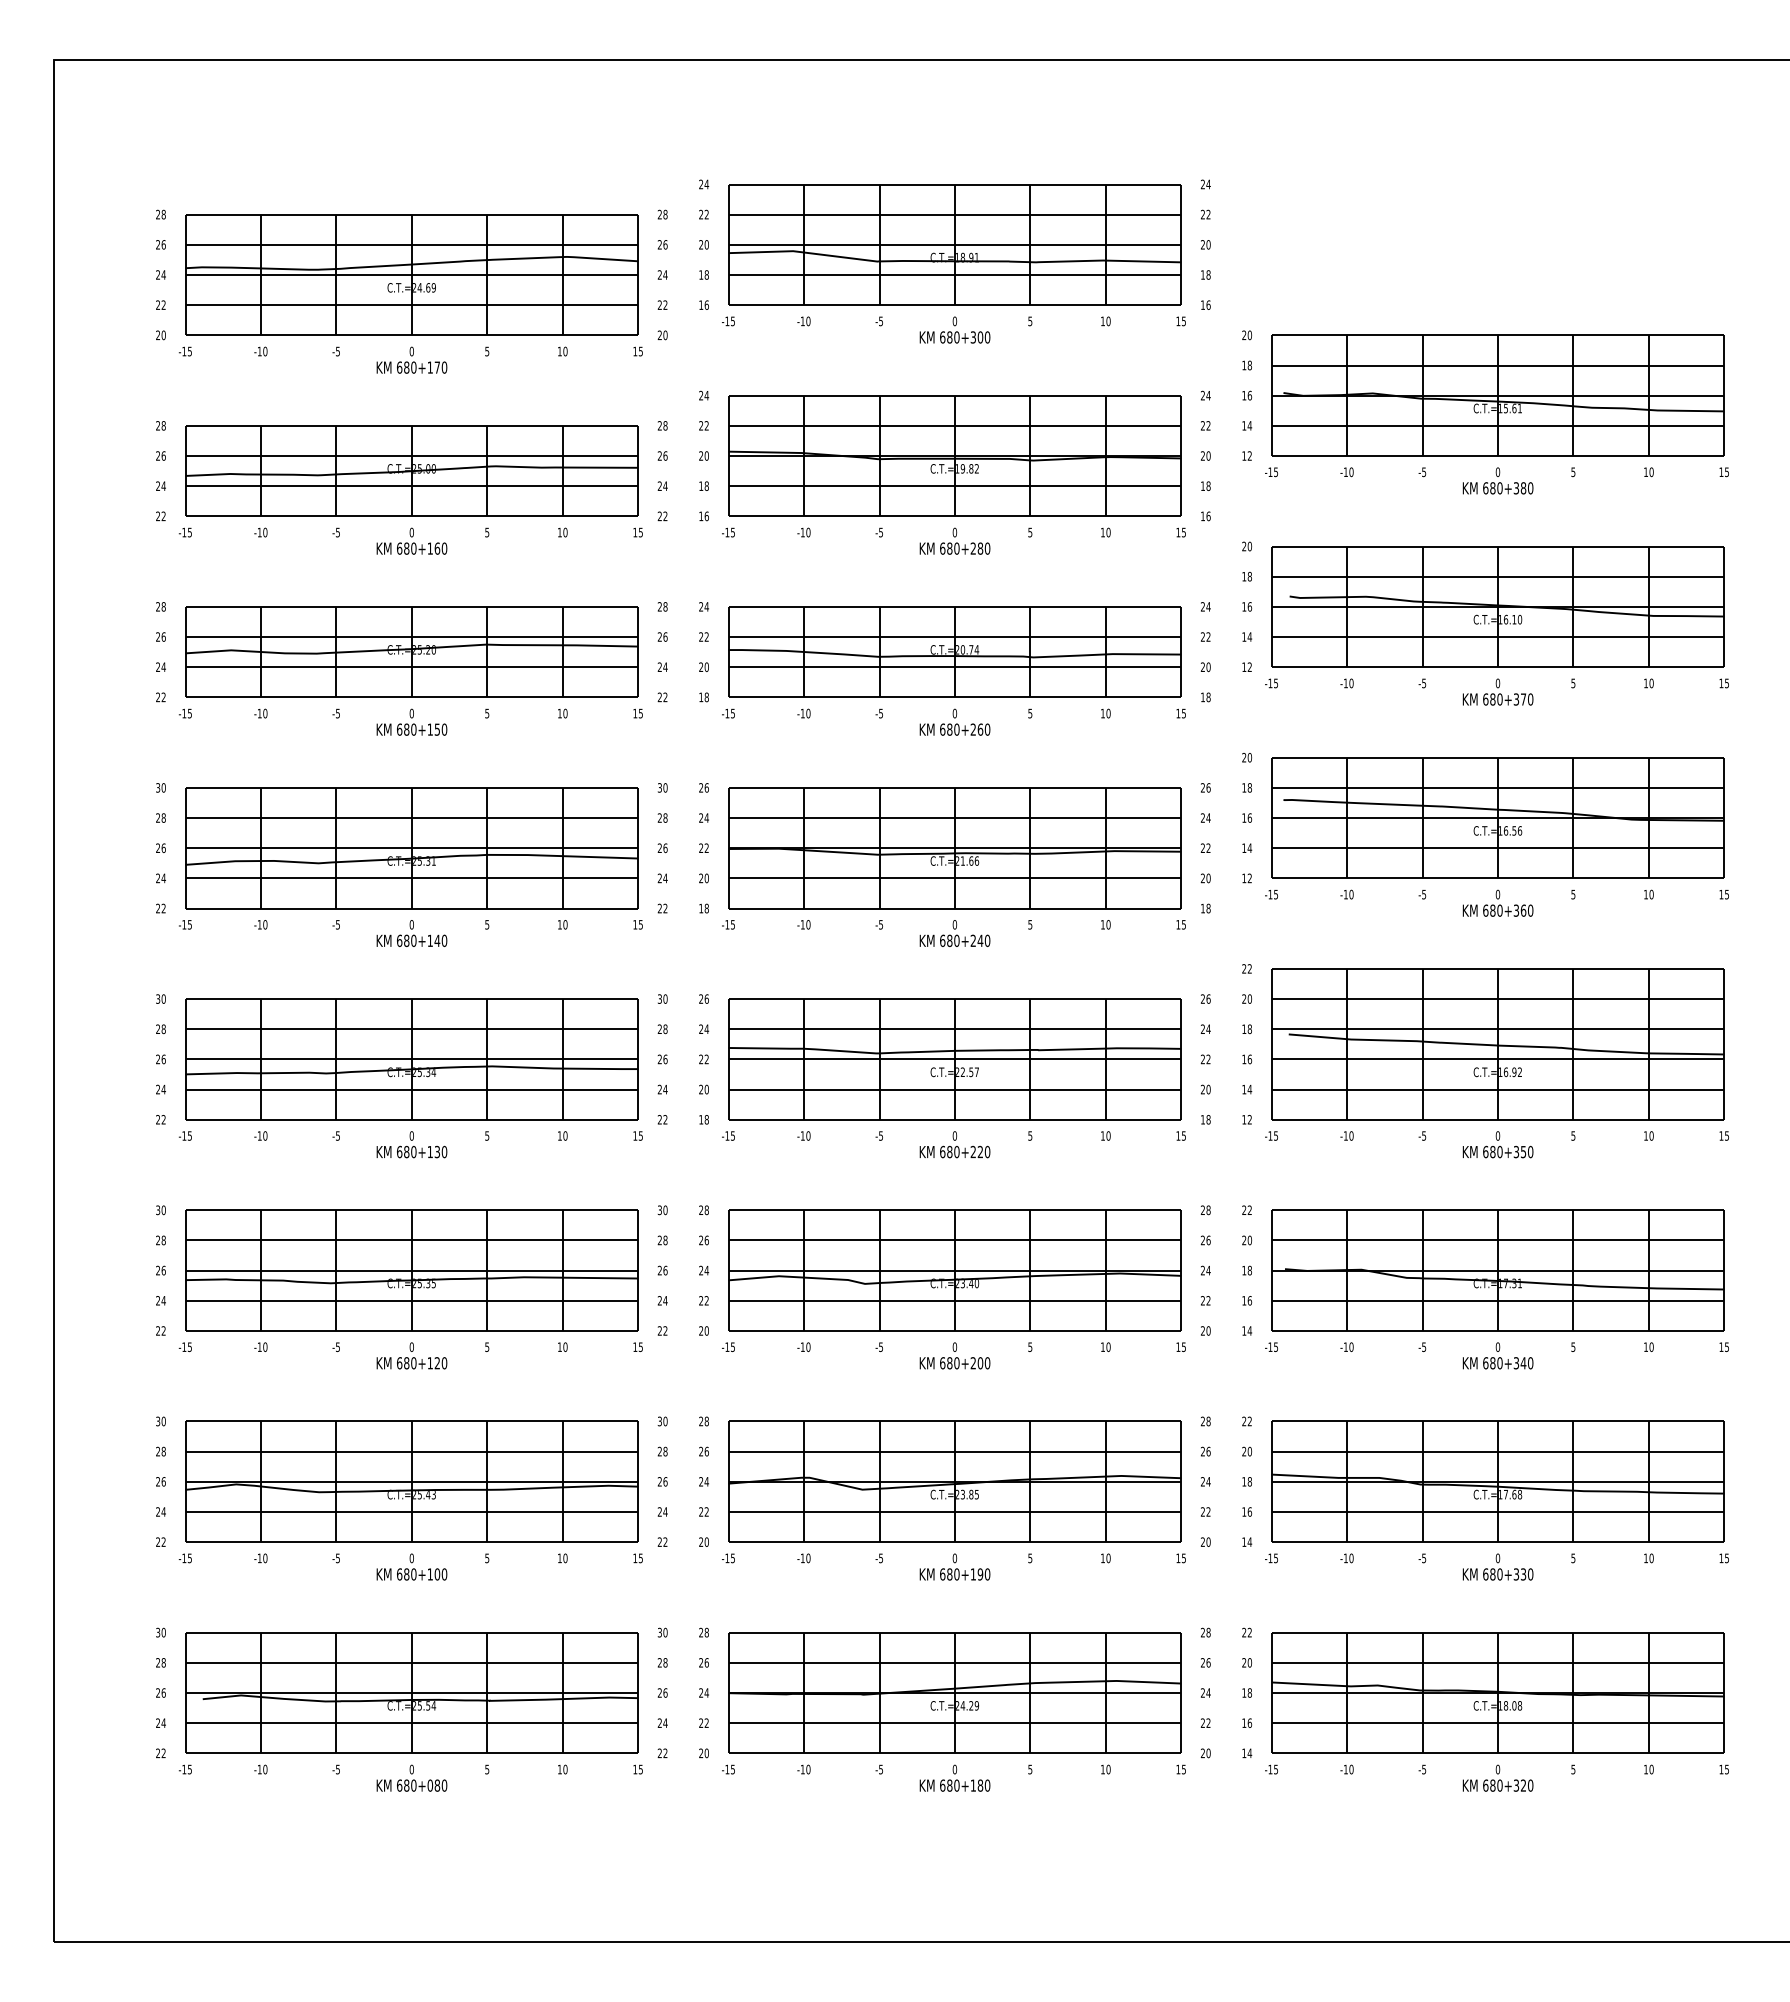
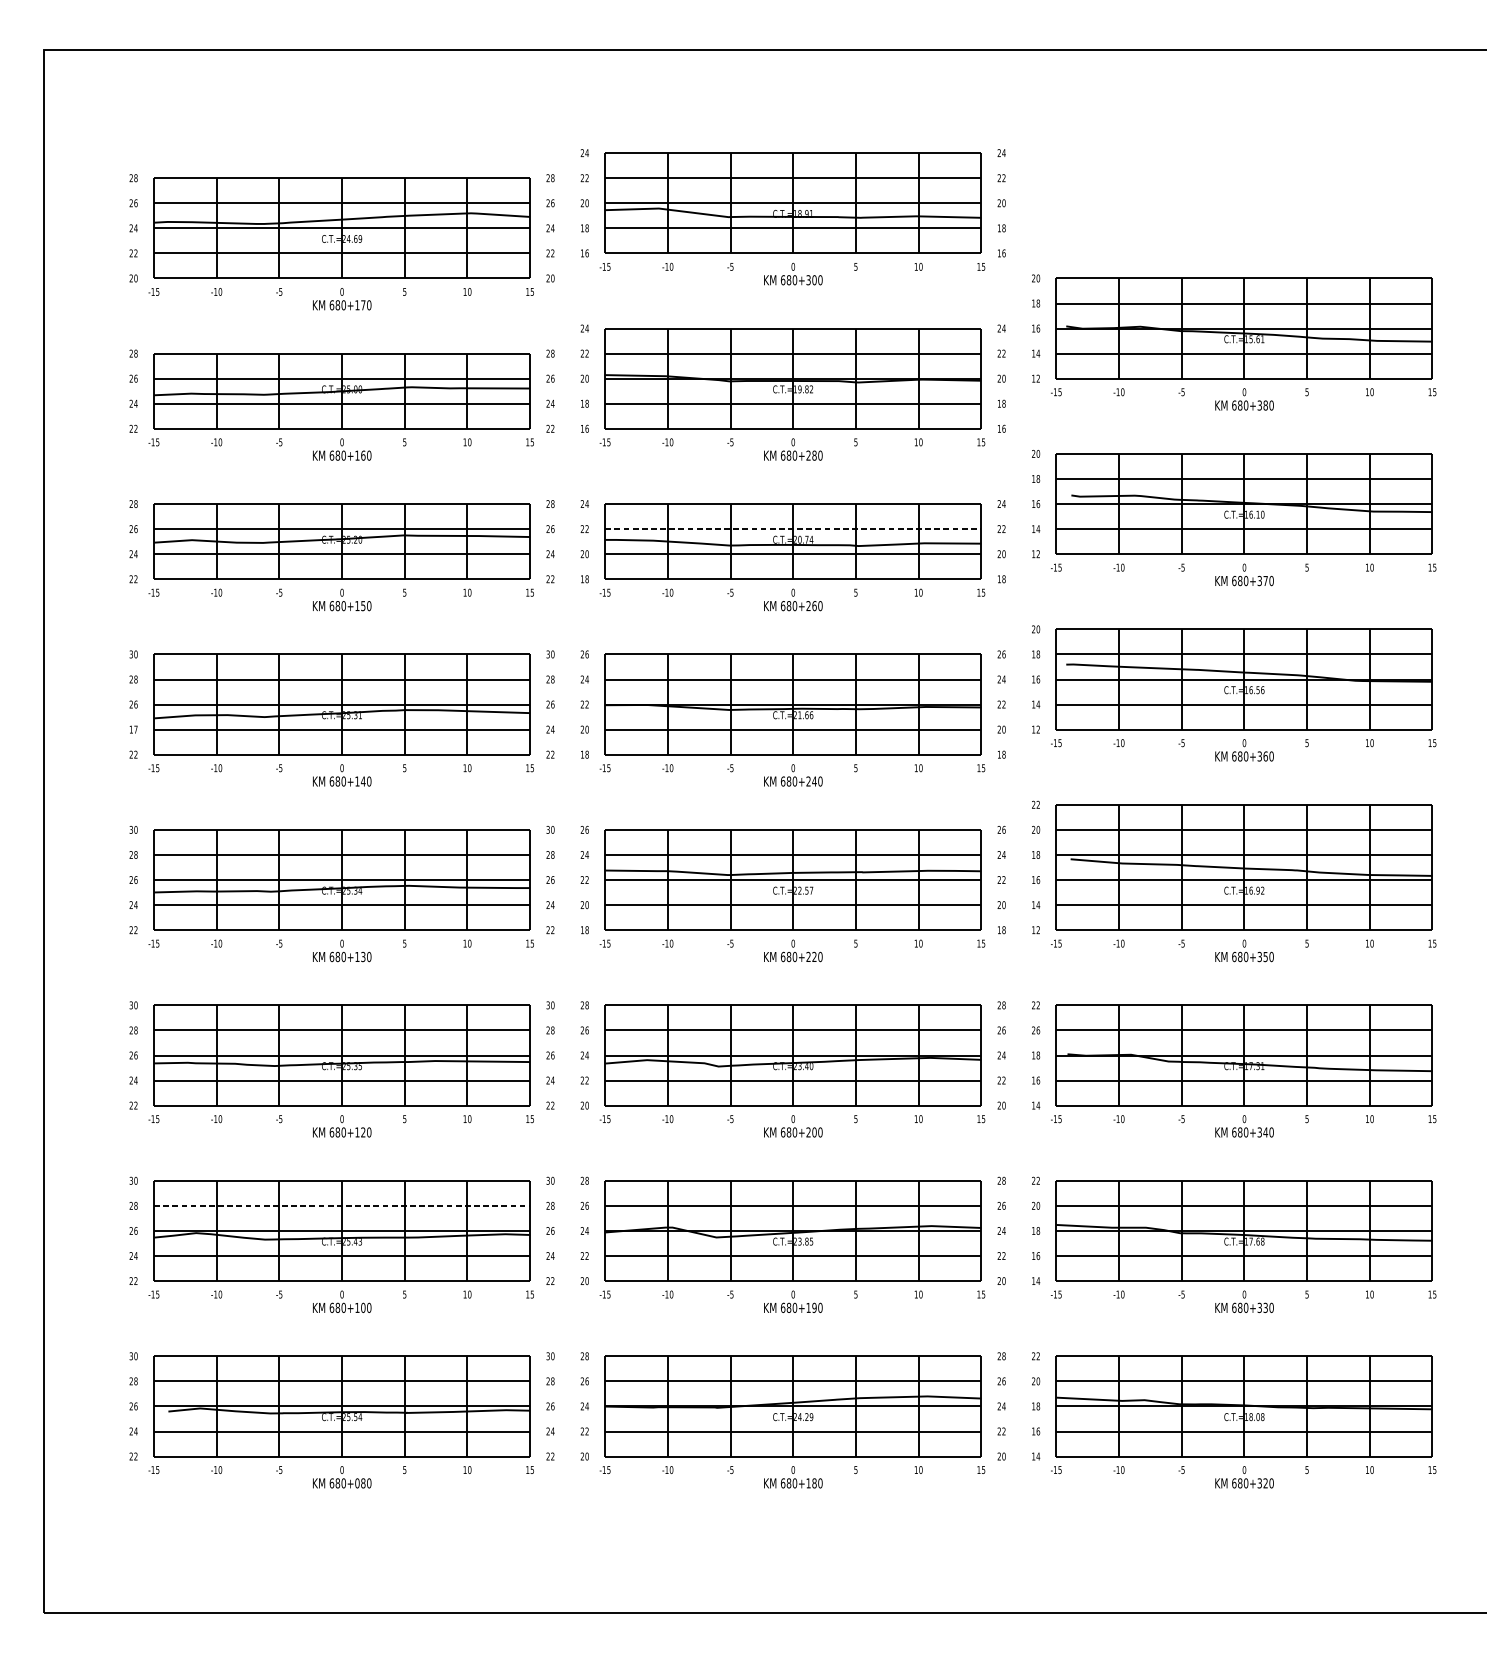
line: (955, 637) -> (793, 529), solid -> dashed
text: (160, 878) -> (133, 729), 24 -> 17
text: (1250, 1239) -> (1038, 1029), 20 -> 26
line: (412, 1451) -> (342, 1205), solid -> dashed

